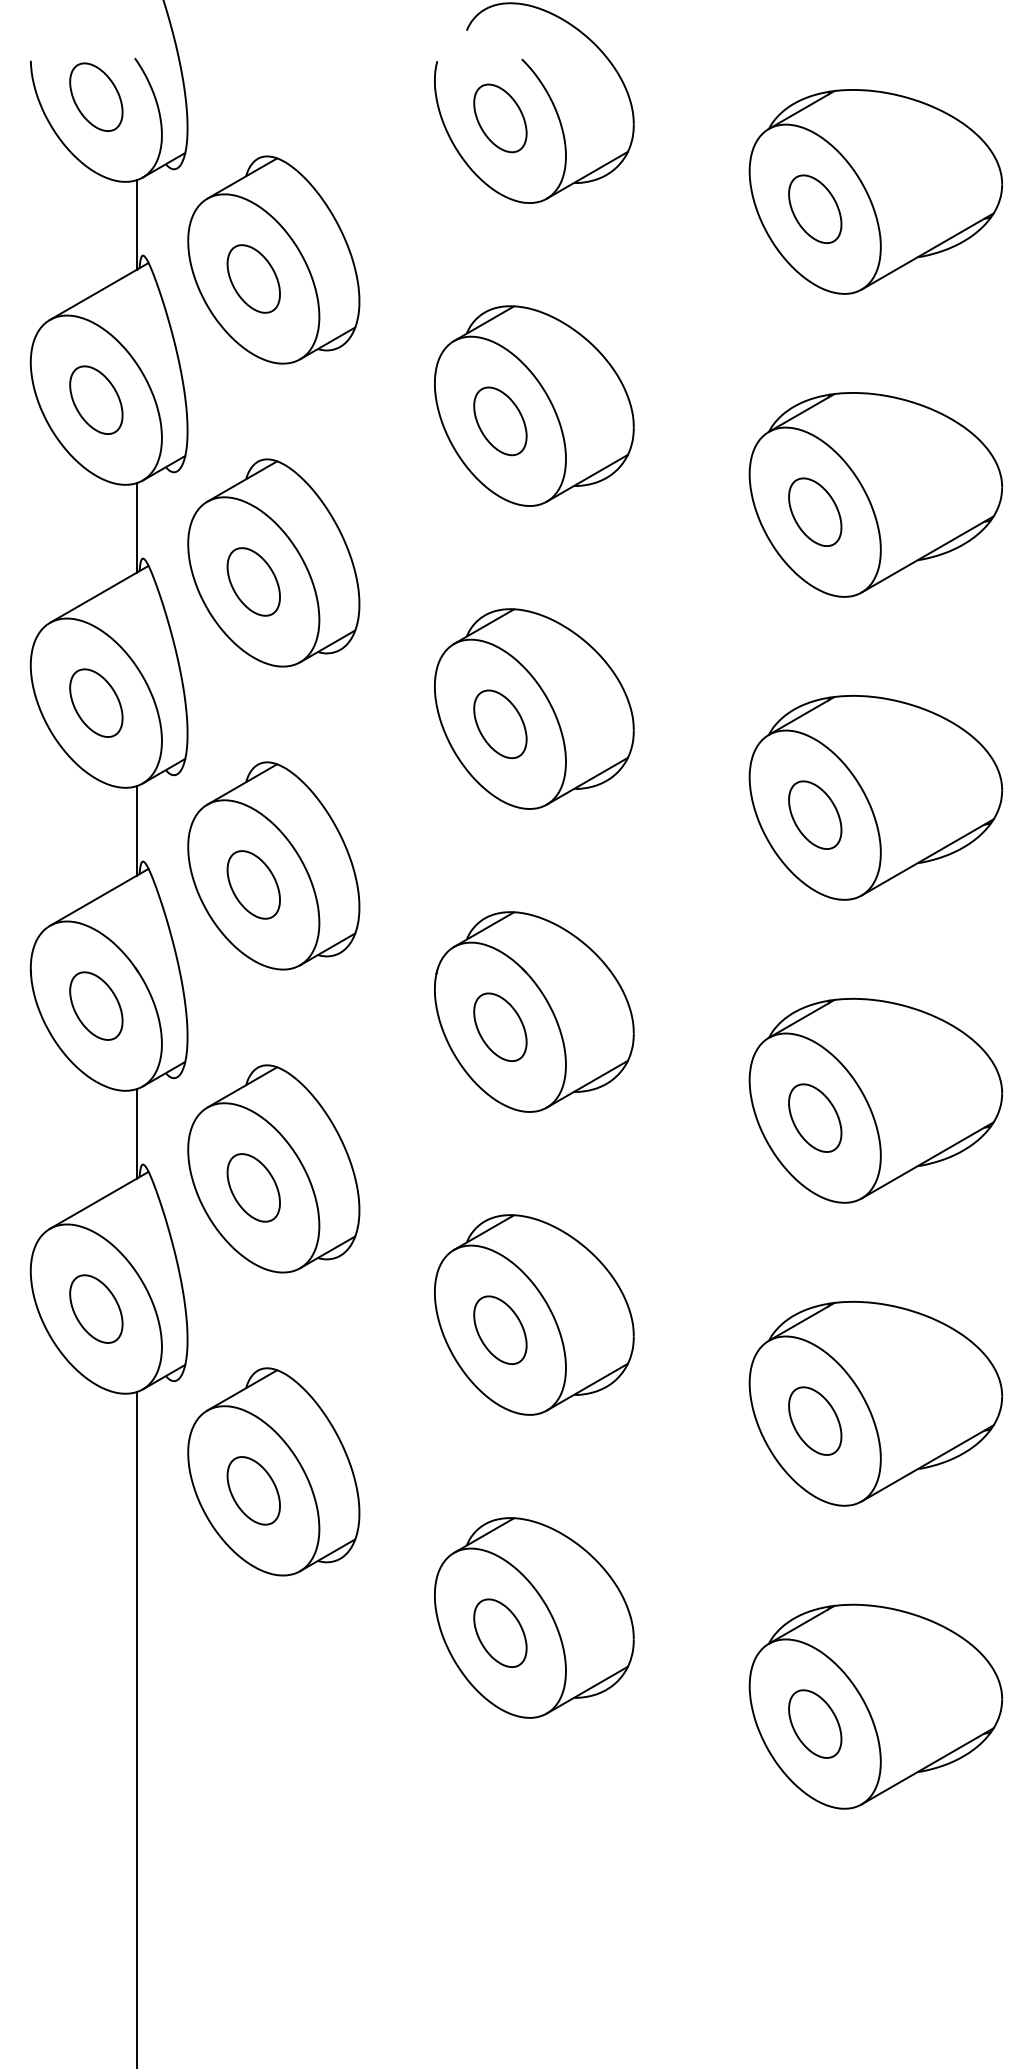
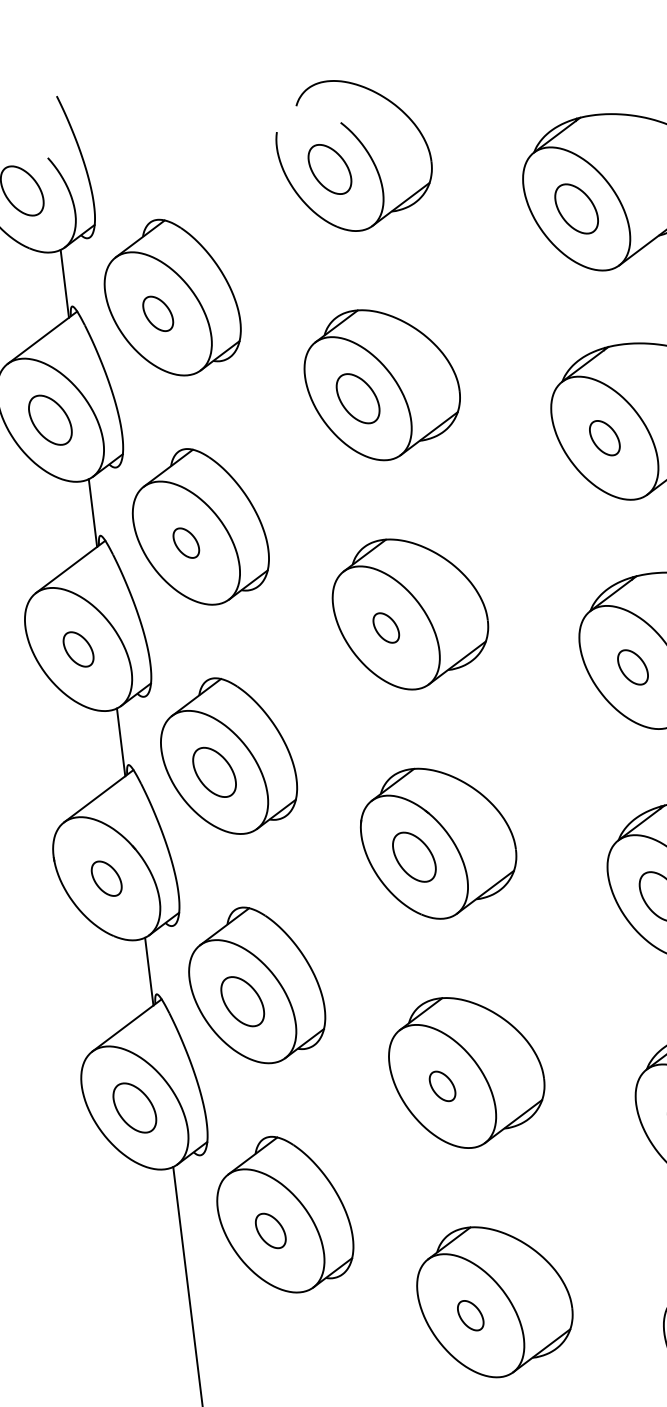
part: (253, 278) -> (158, 313), size x0.7
part: (815, 511) -> (604, 437), size x0.7
part: (253, 581) -> (186, 542), size x0.6
part: (96, 702) -> (78, 648), size x0.7
part: (500, 724) -> (386, 628), size x0.6
part: (815, 814) -> (633, 666), size x0.7
part: (96, 1005) -> (106, 878), size x0.7
part: (500, 1329) -> (442, 1085), size x0.6
part: (253, 1490) -> (270, 1230), size x0.7
part: (500, 1632) -> (470, 1315), size x0.6

